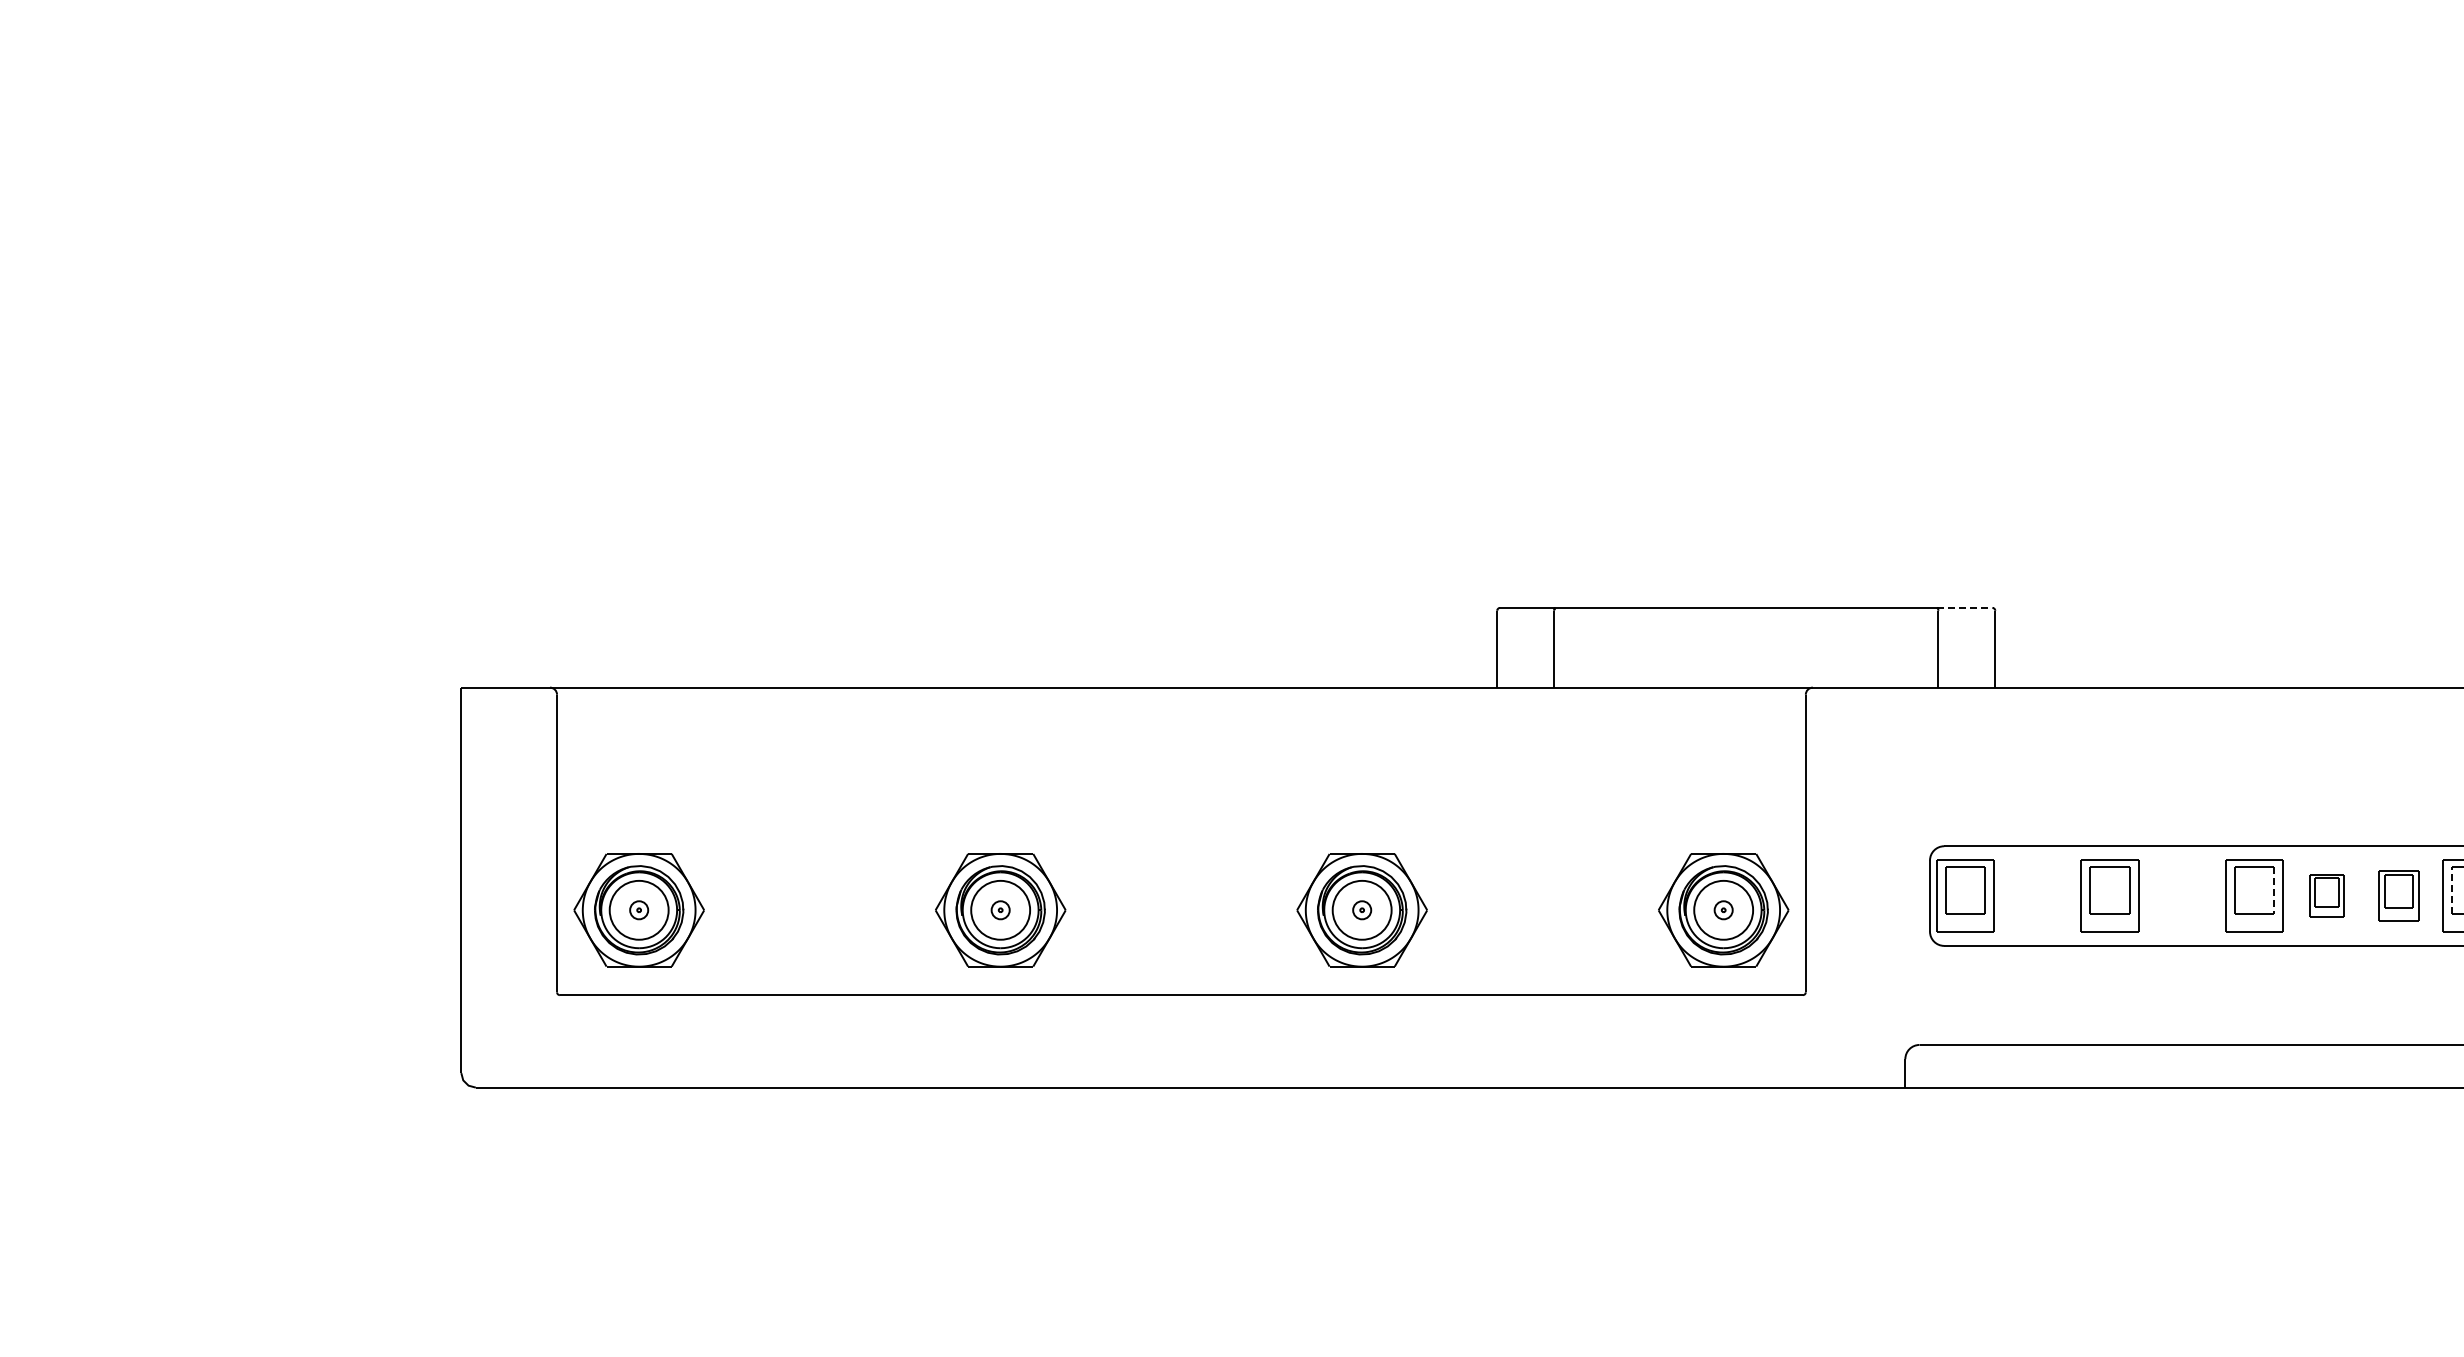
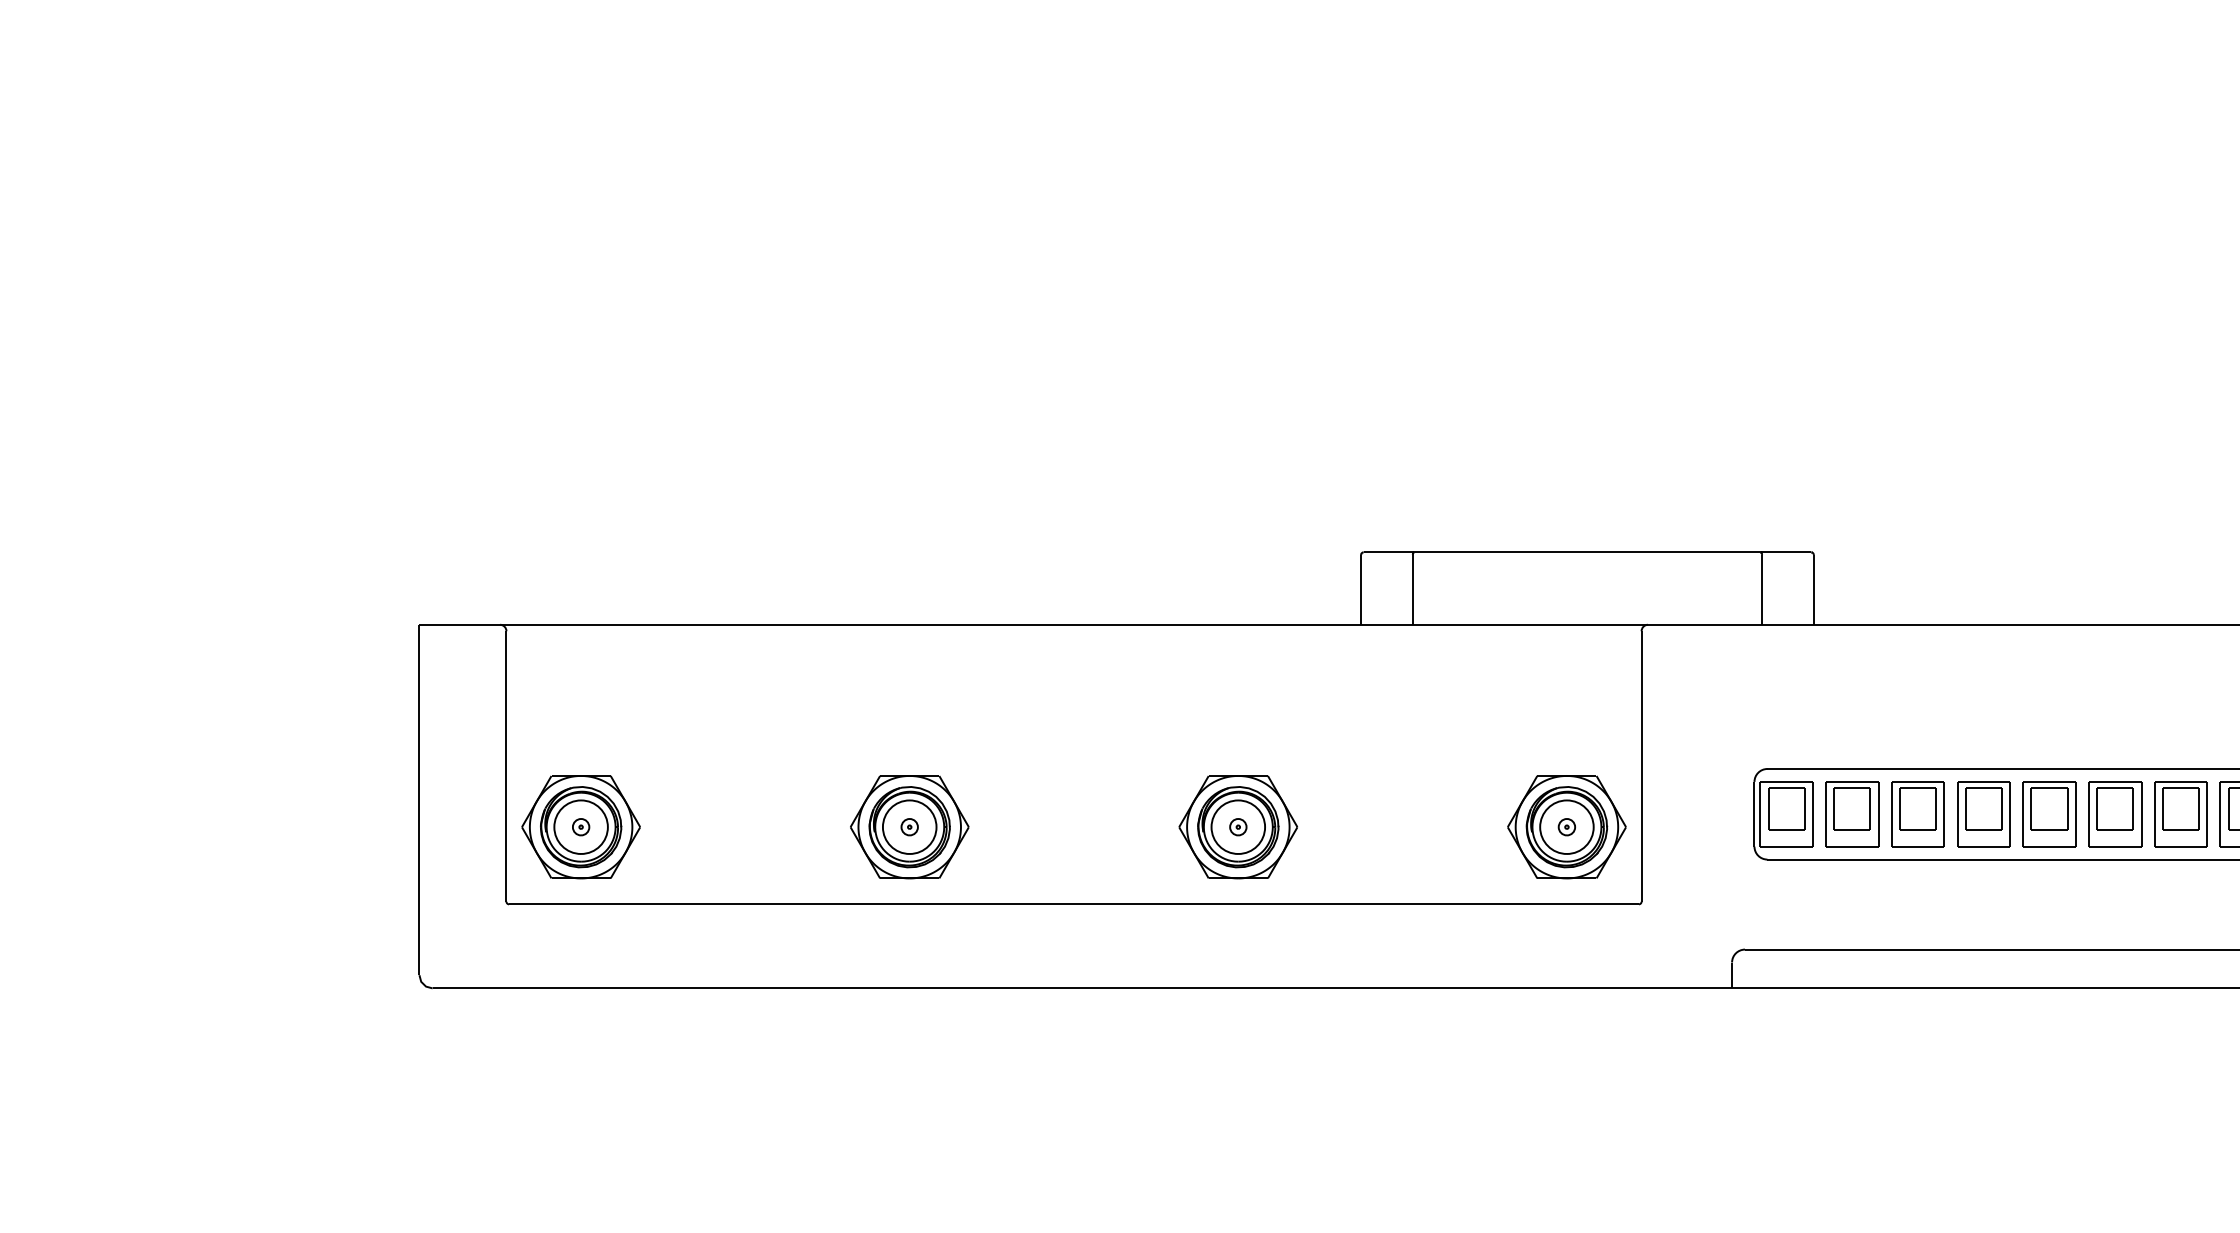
line: (1964, 607) -> (1785, 551), dashed -> solid
line: (2451, 889) -> (2228, 808), dashed -> solid
line: (2274, 890) -> (2067, 809), dashed -> solid
part: (2037, 895) -> (1852, 813), added
part: (2181, 895) -> (1983, 813), added
part: (2326, 895) -> (2114, 813), size x1.67
part: (2398, 895) -> (2180, 813), size x1.43

